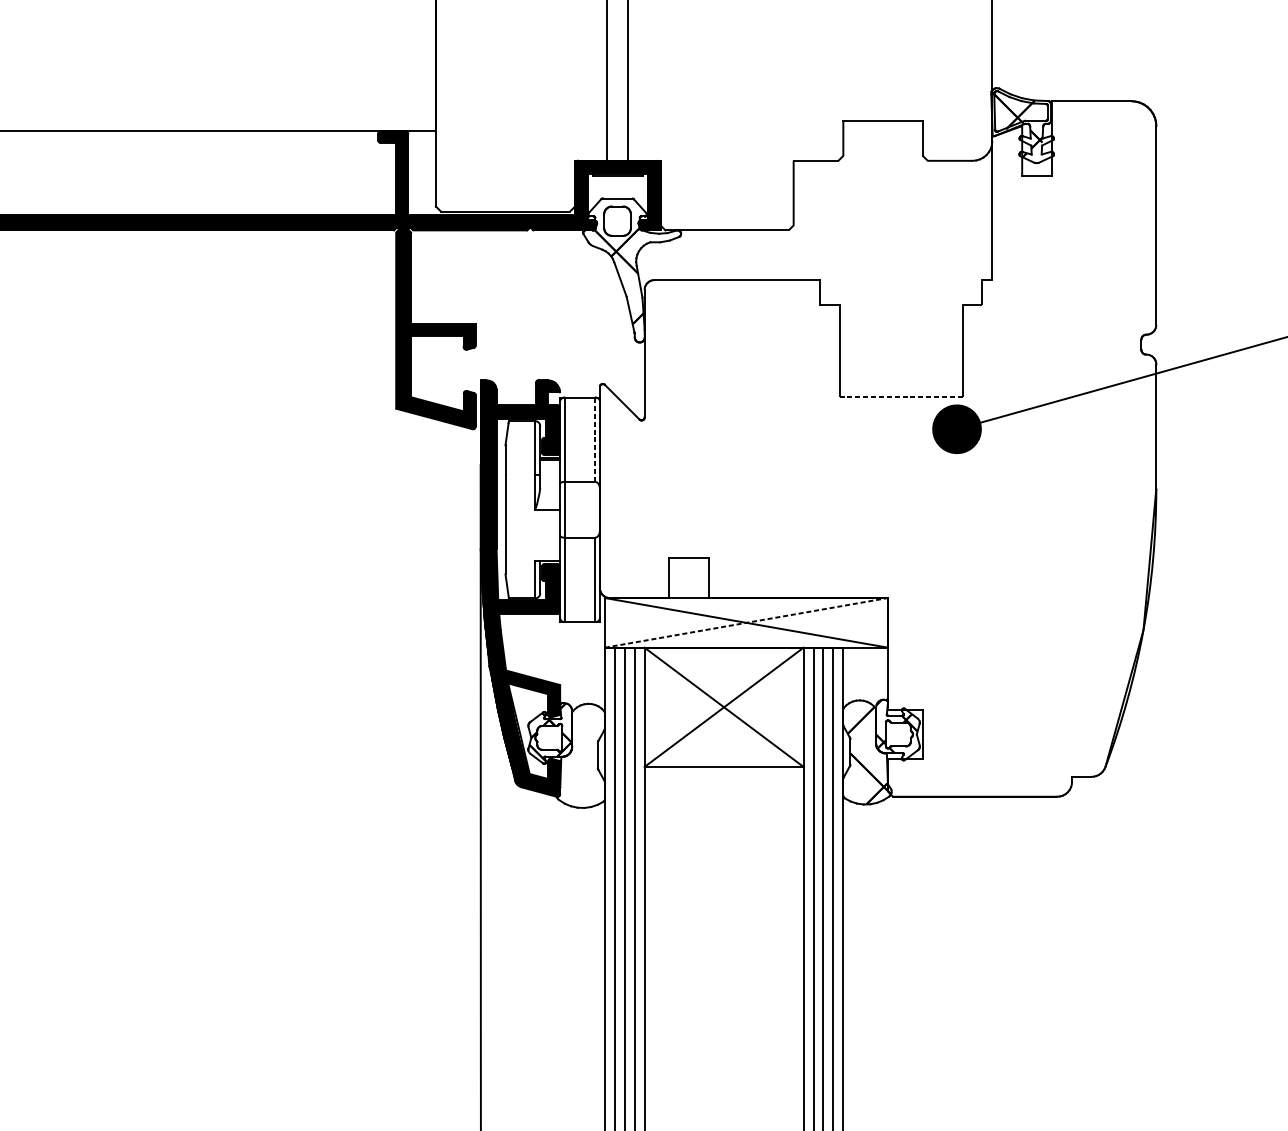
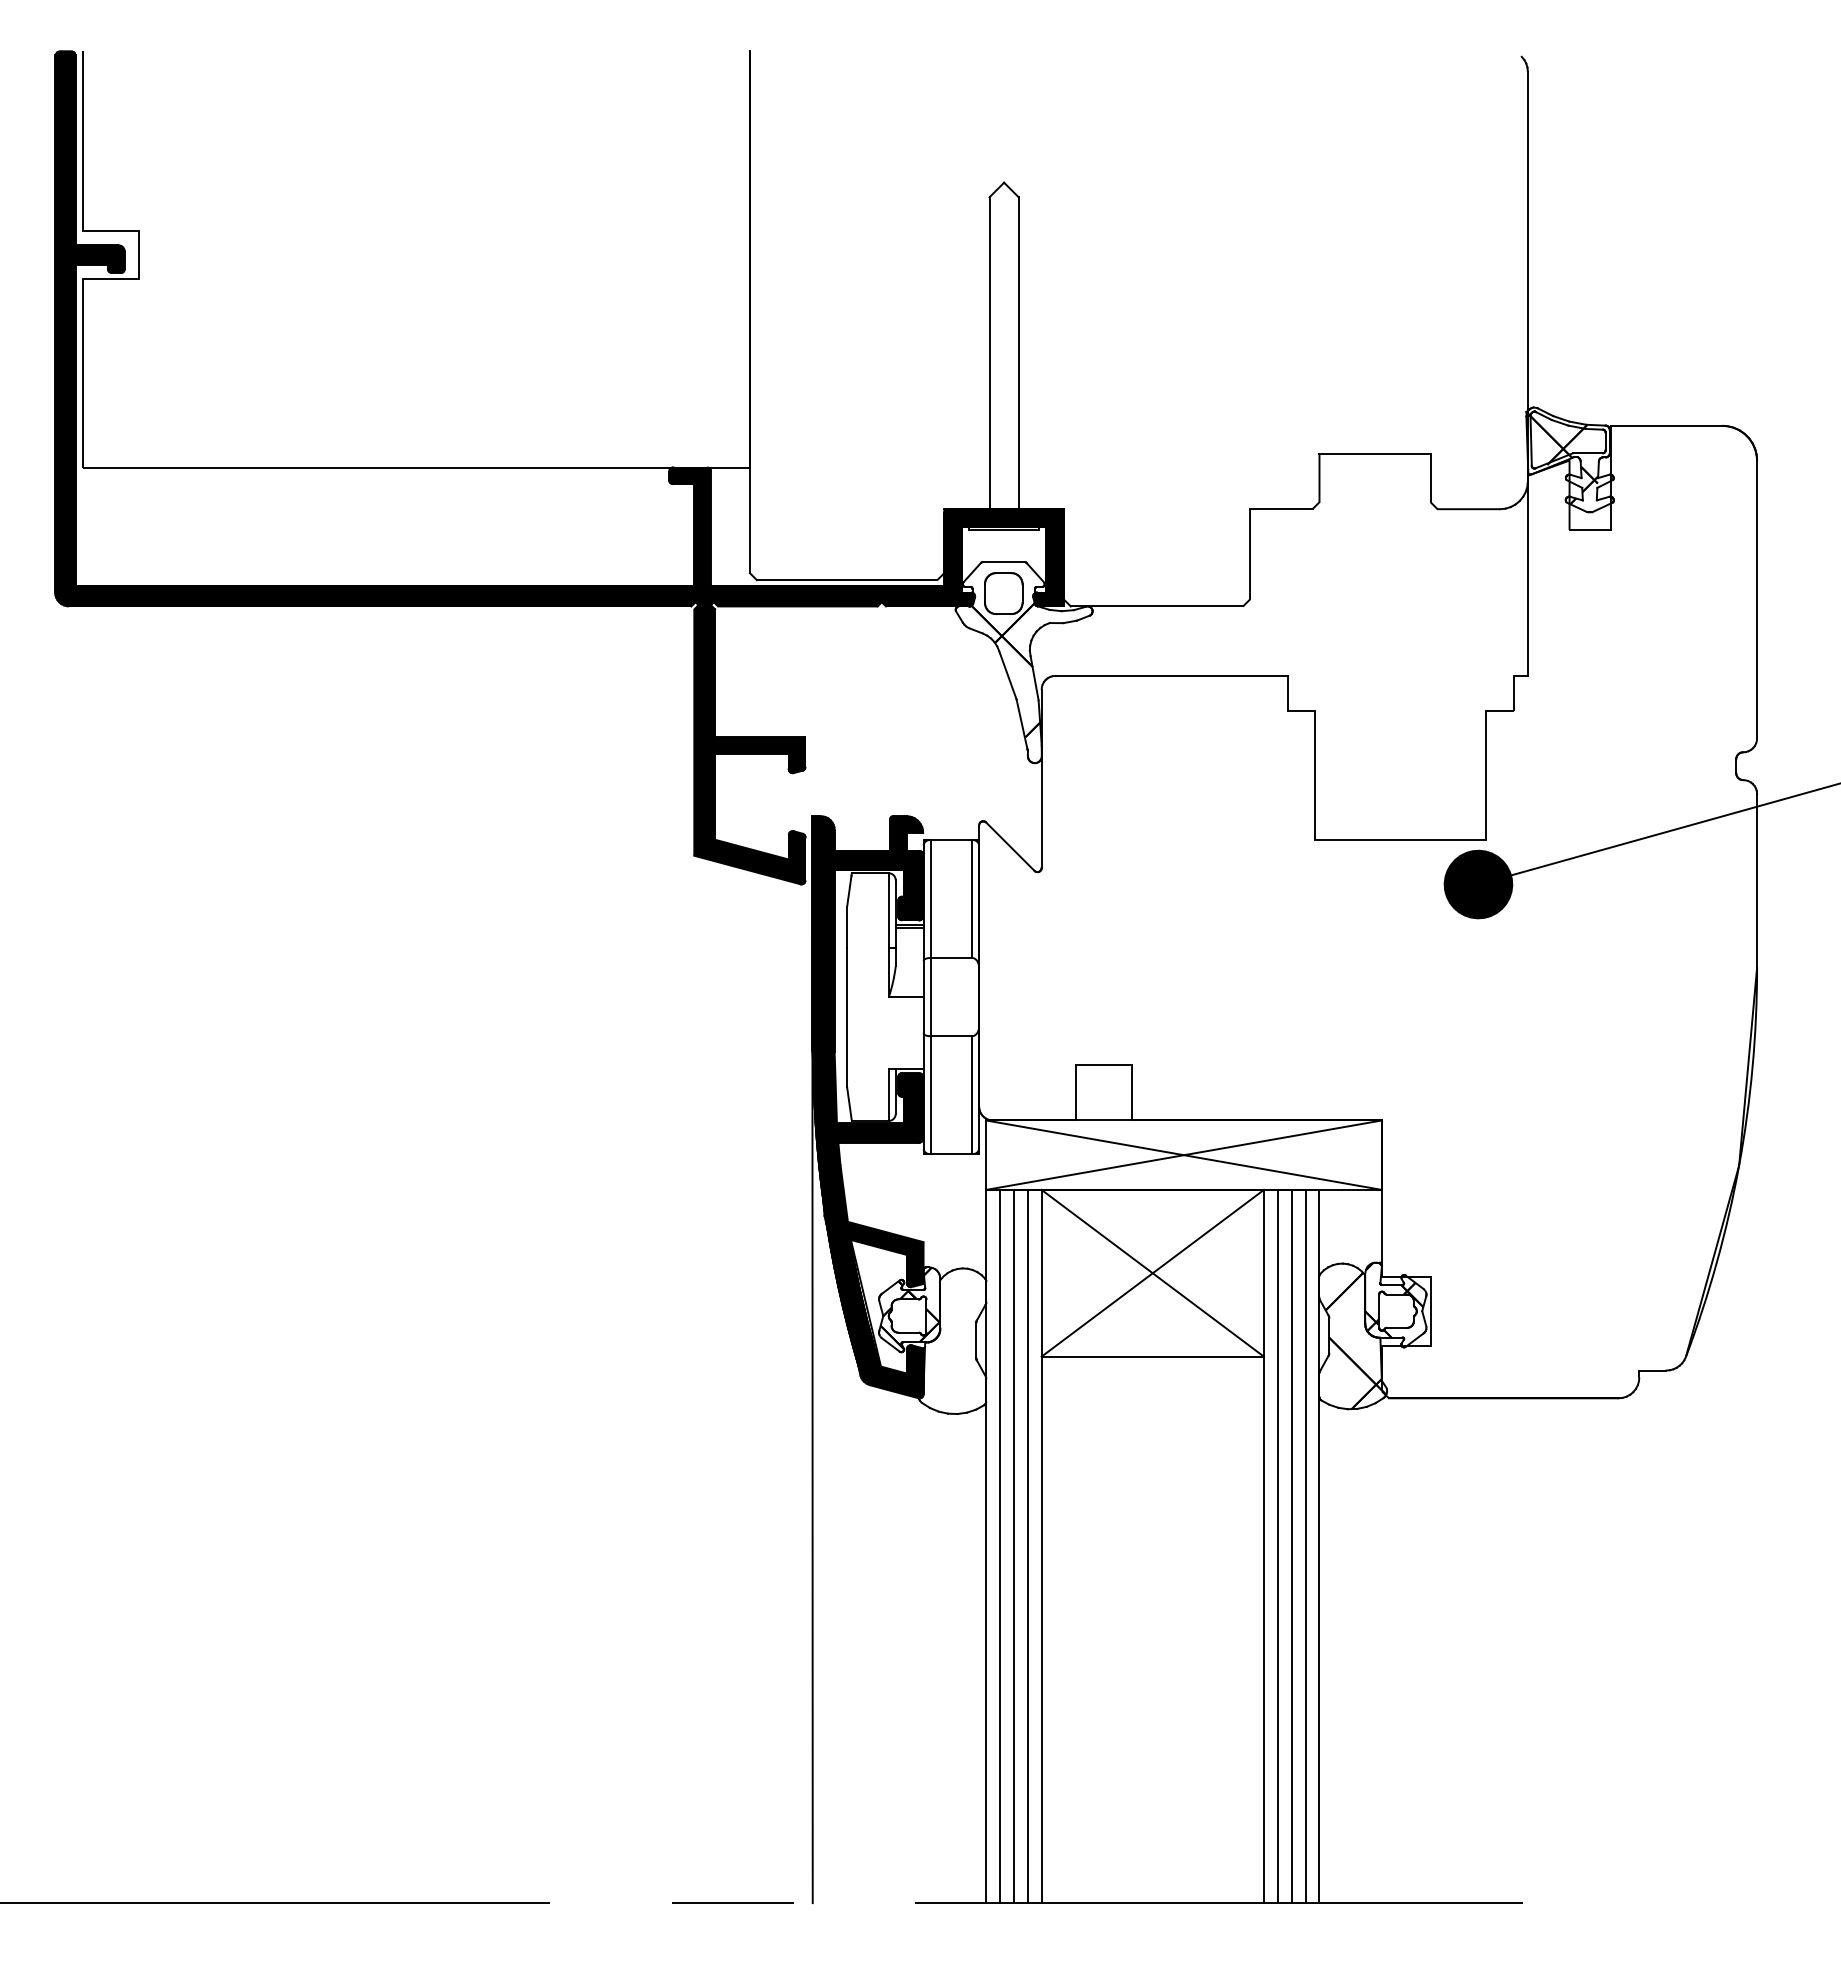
line: (901, 397) -> (1400, 839), dashed -> solid
line: (595, 439) -> (972, 899), dashed -> solid
line: (746, 623) -> (1184, 1155), dashed -> solid

